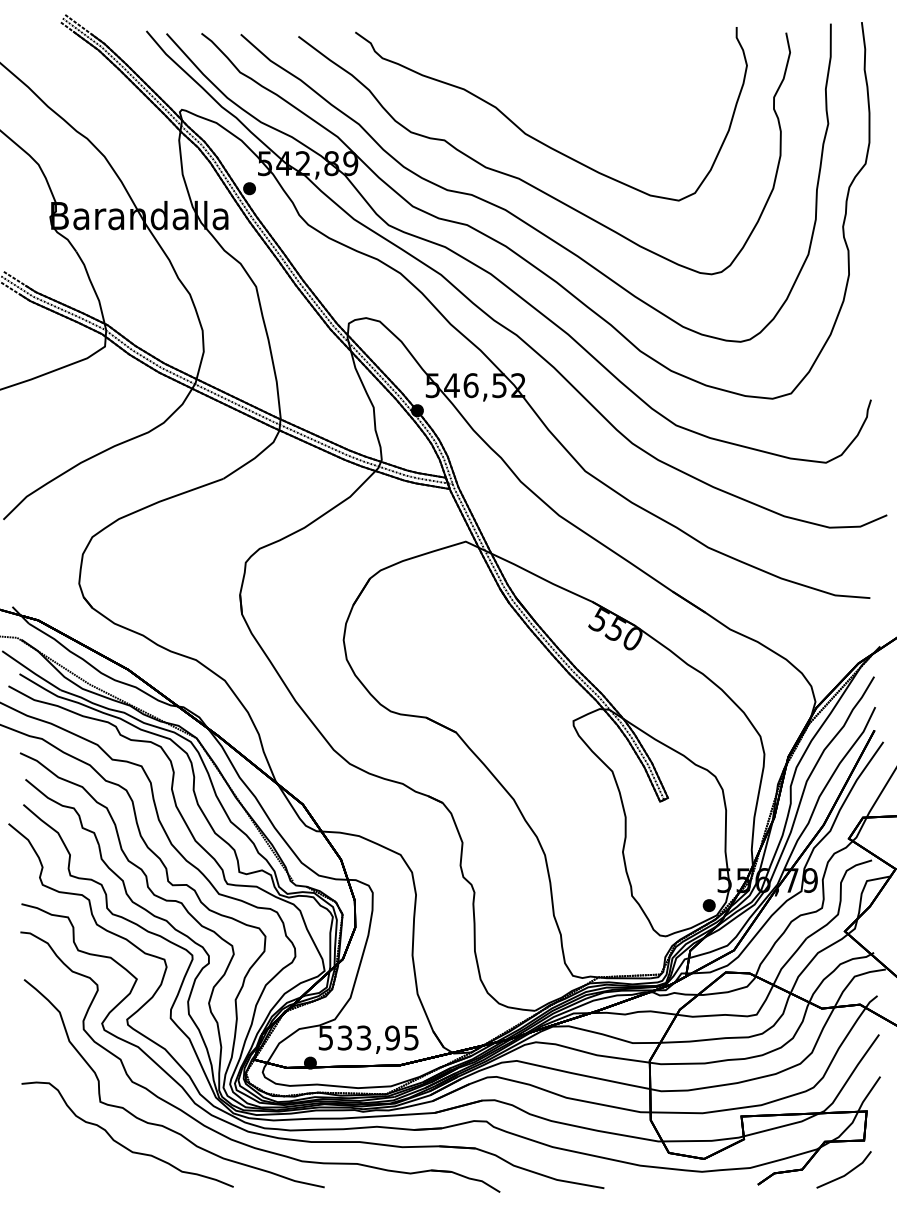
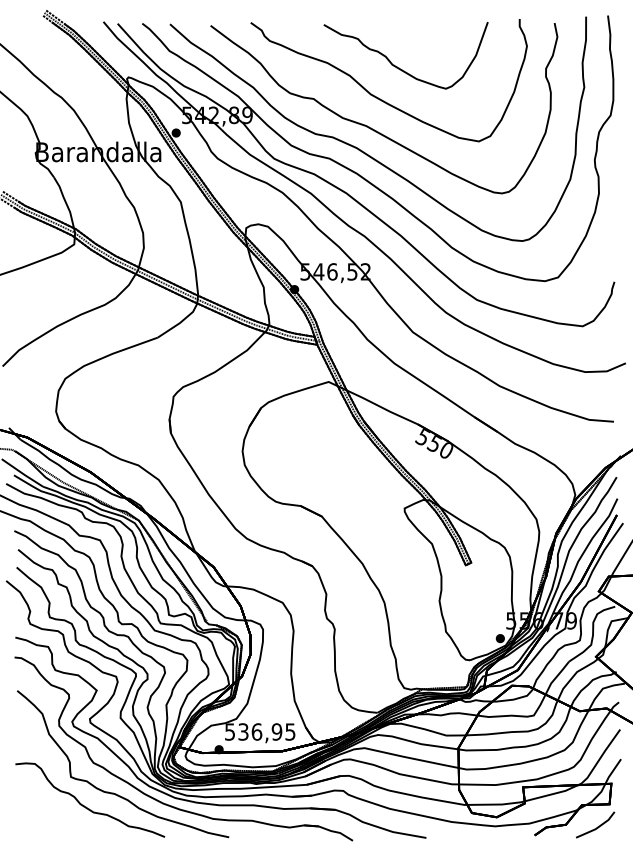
curve: (566, 96) -> (399, 68), added
text: (363, 1037) -> (256, 731), 533,95 -> 536,95

